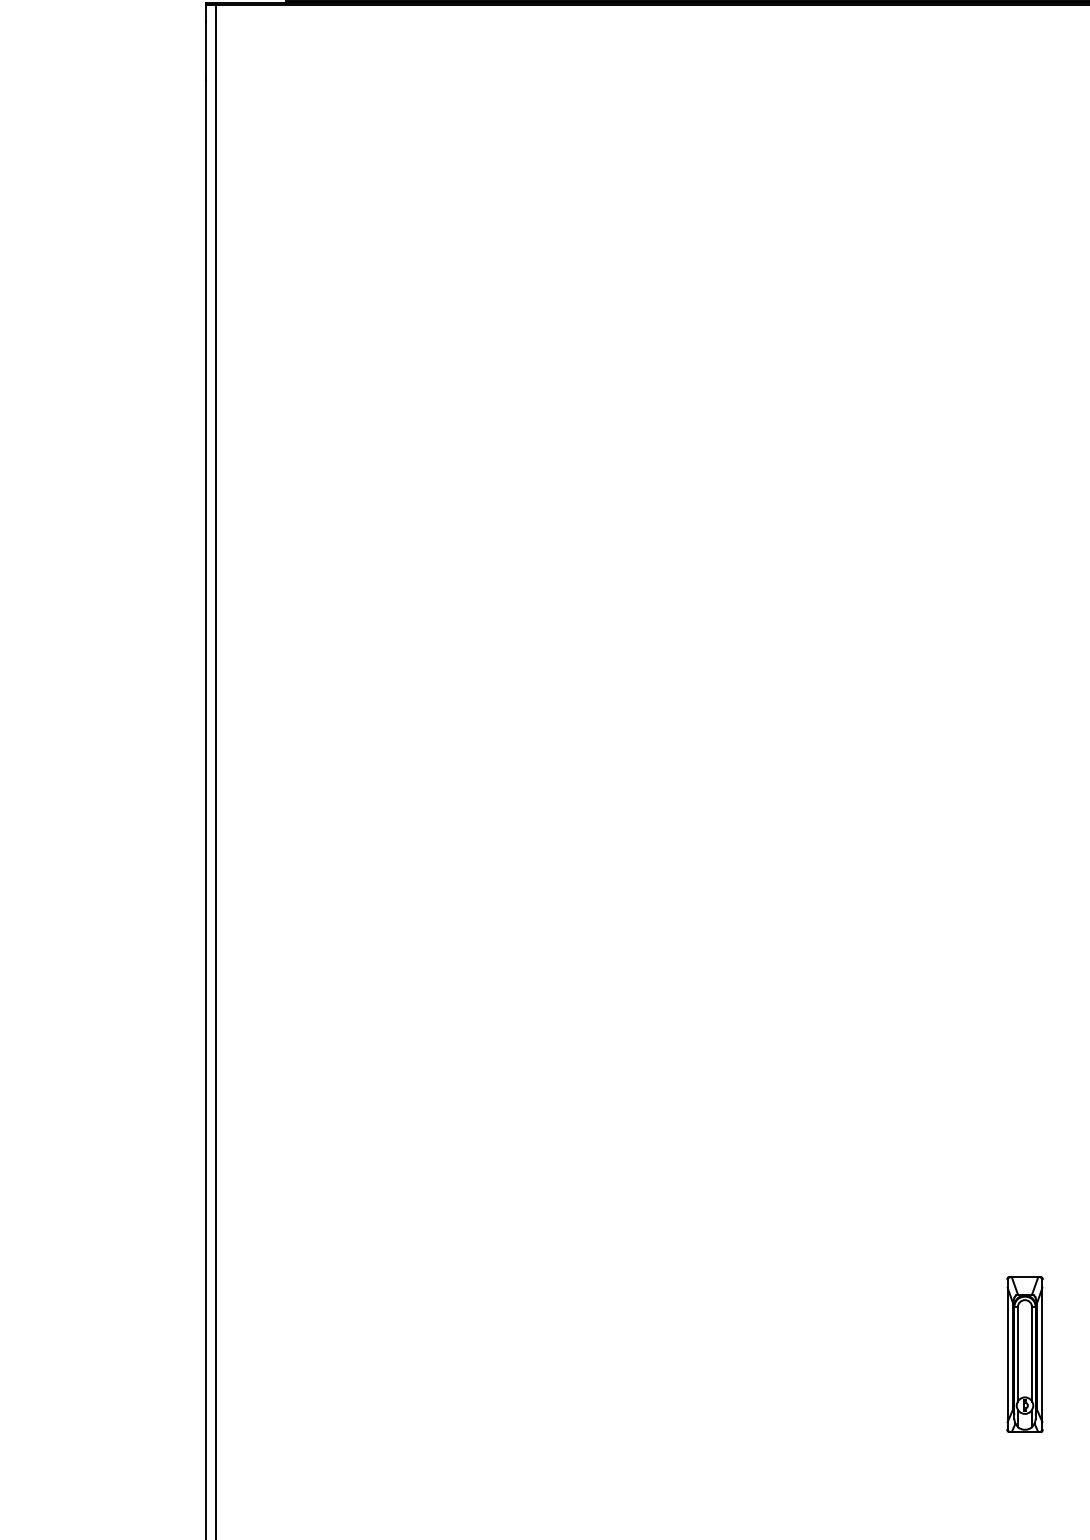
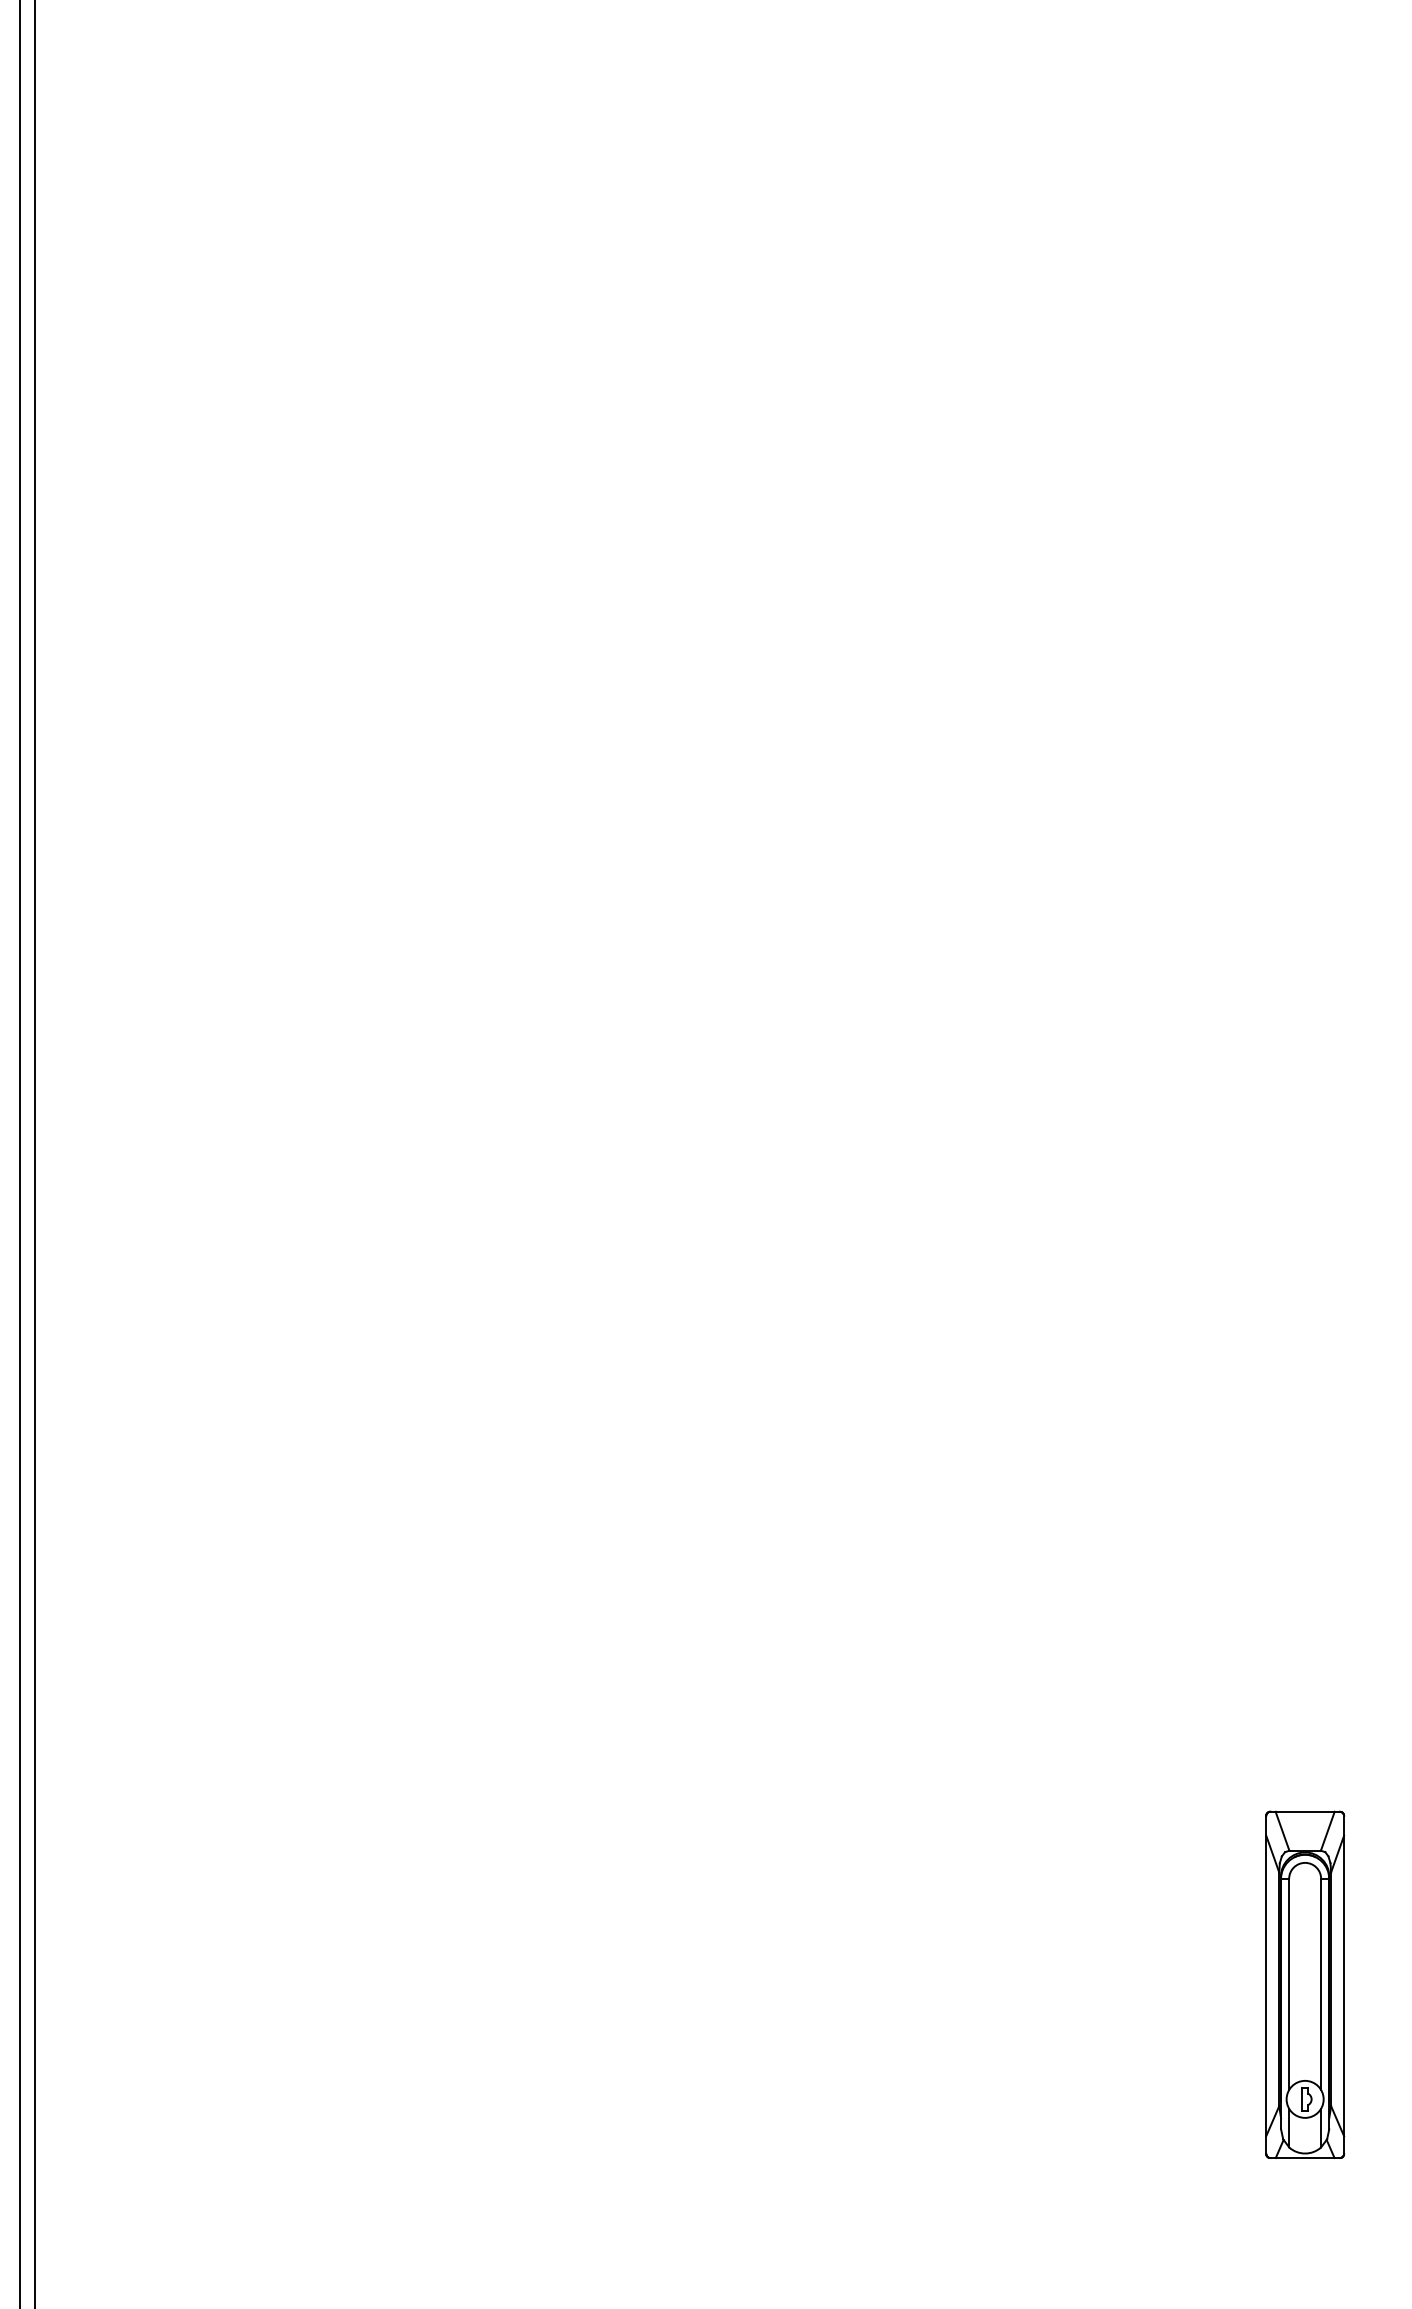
part: (1024, 1354) -> (1304, 1984), size x1.43

